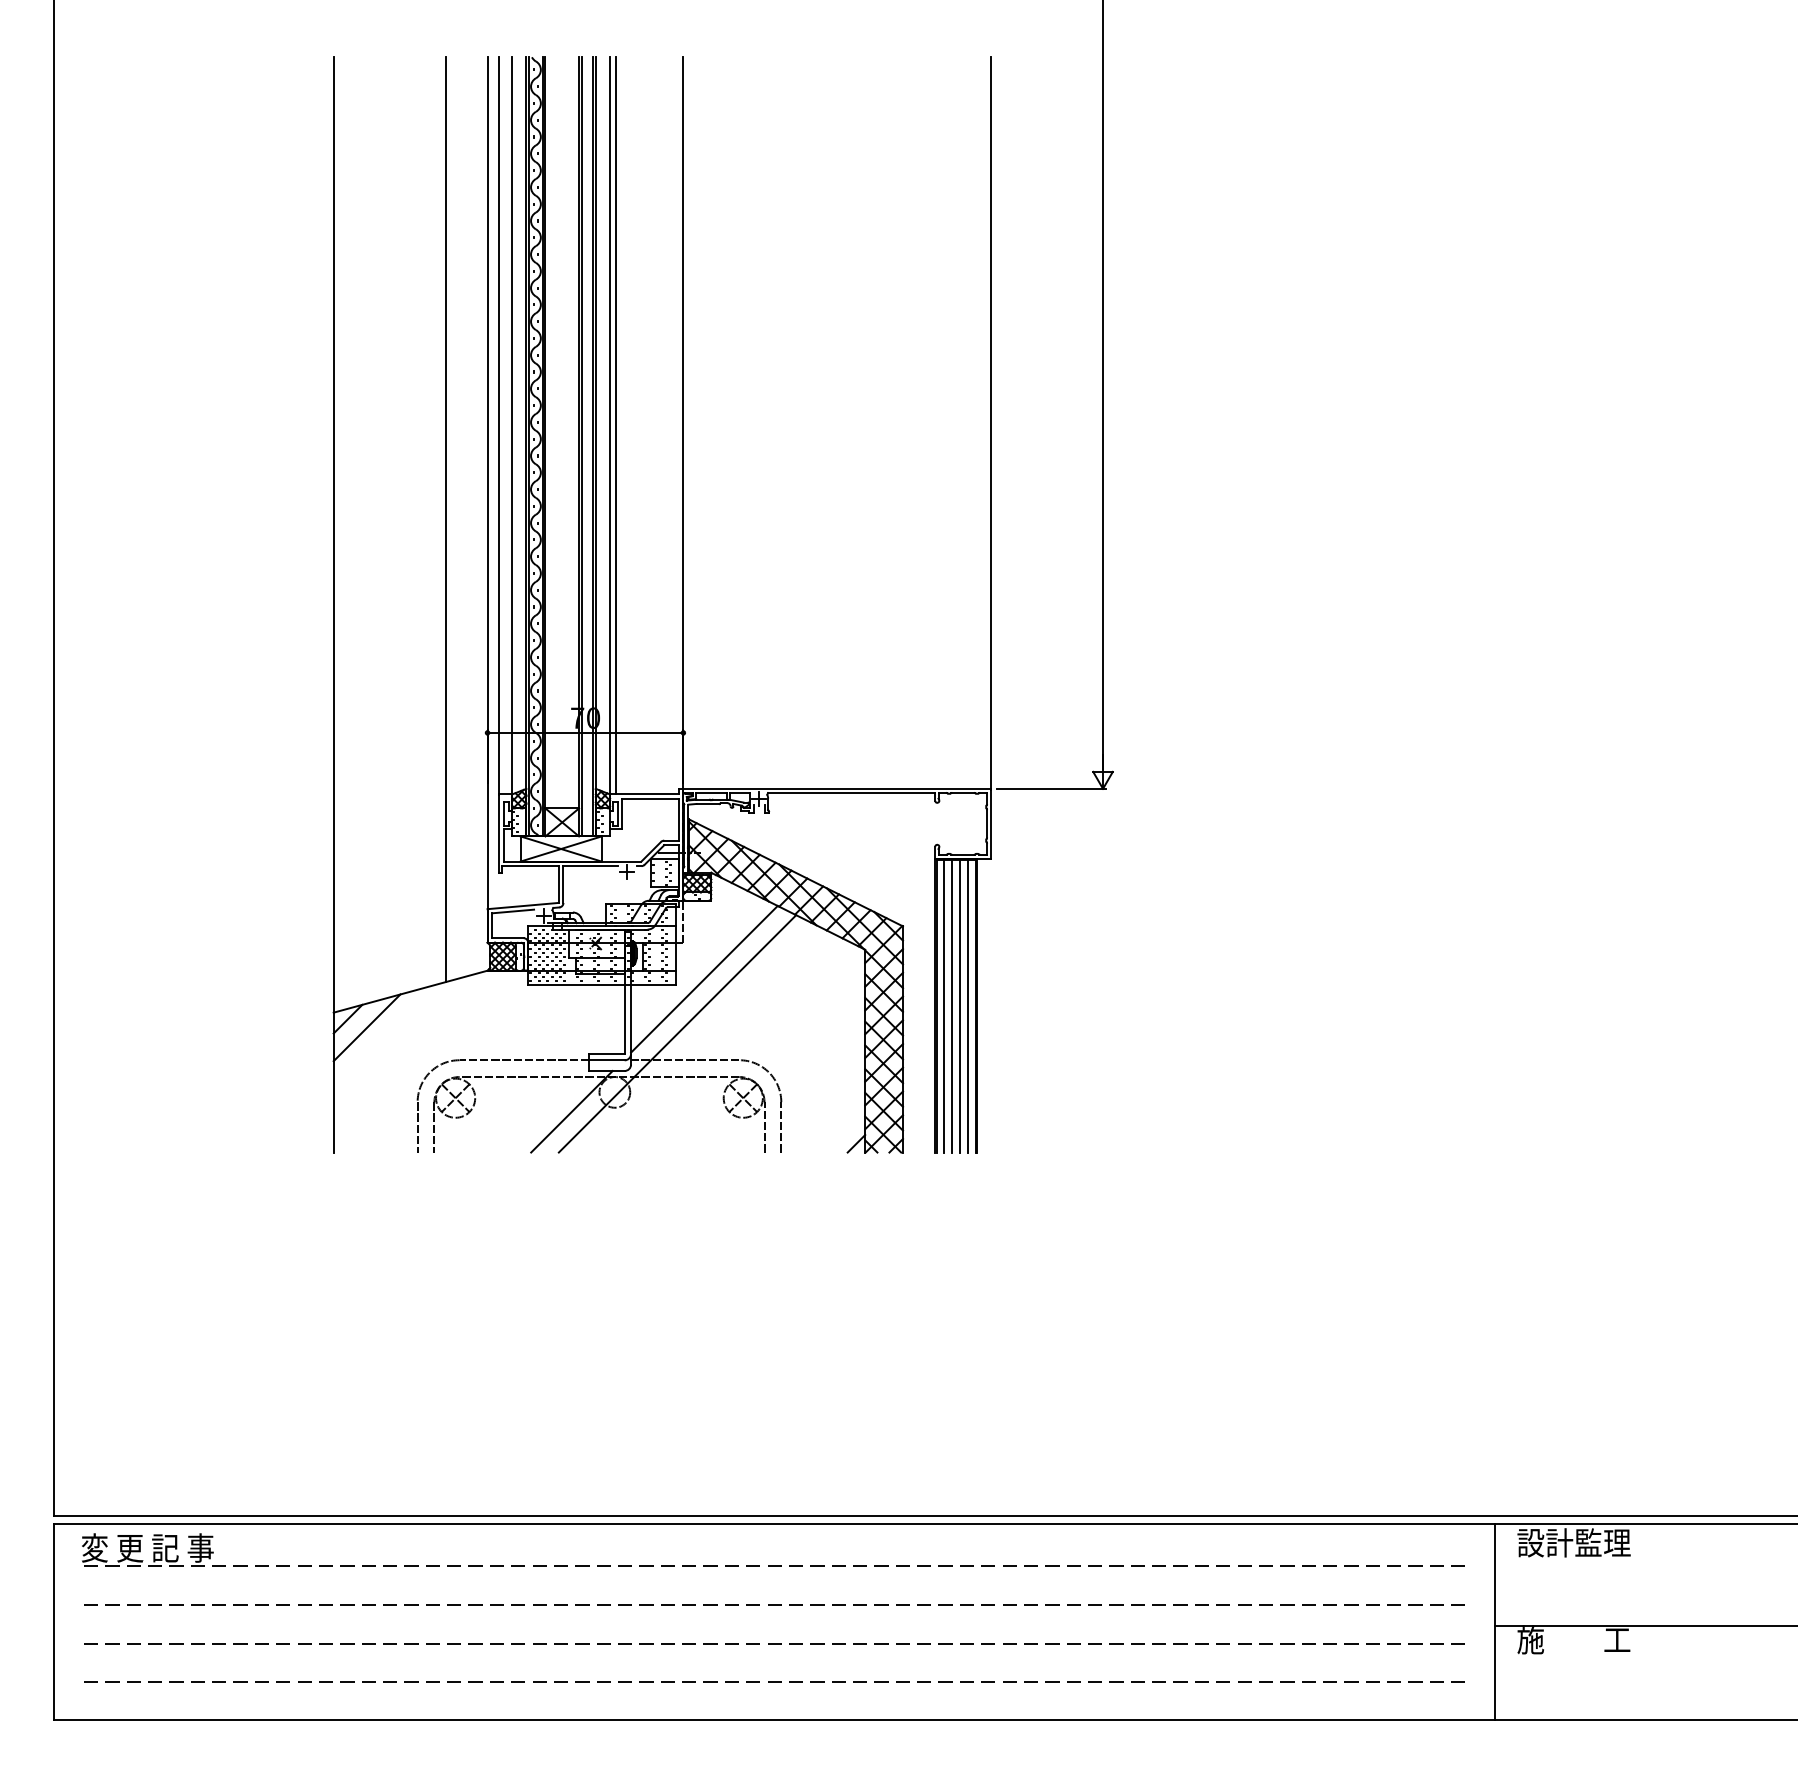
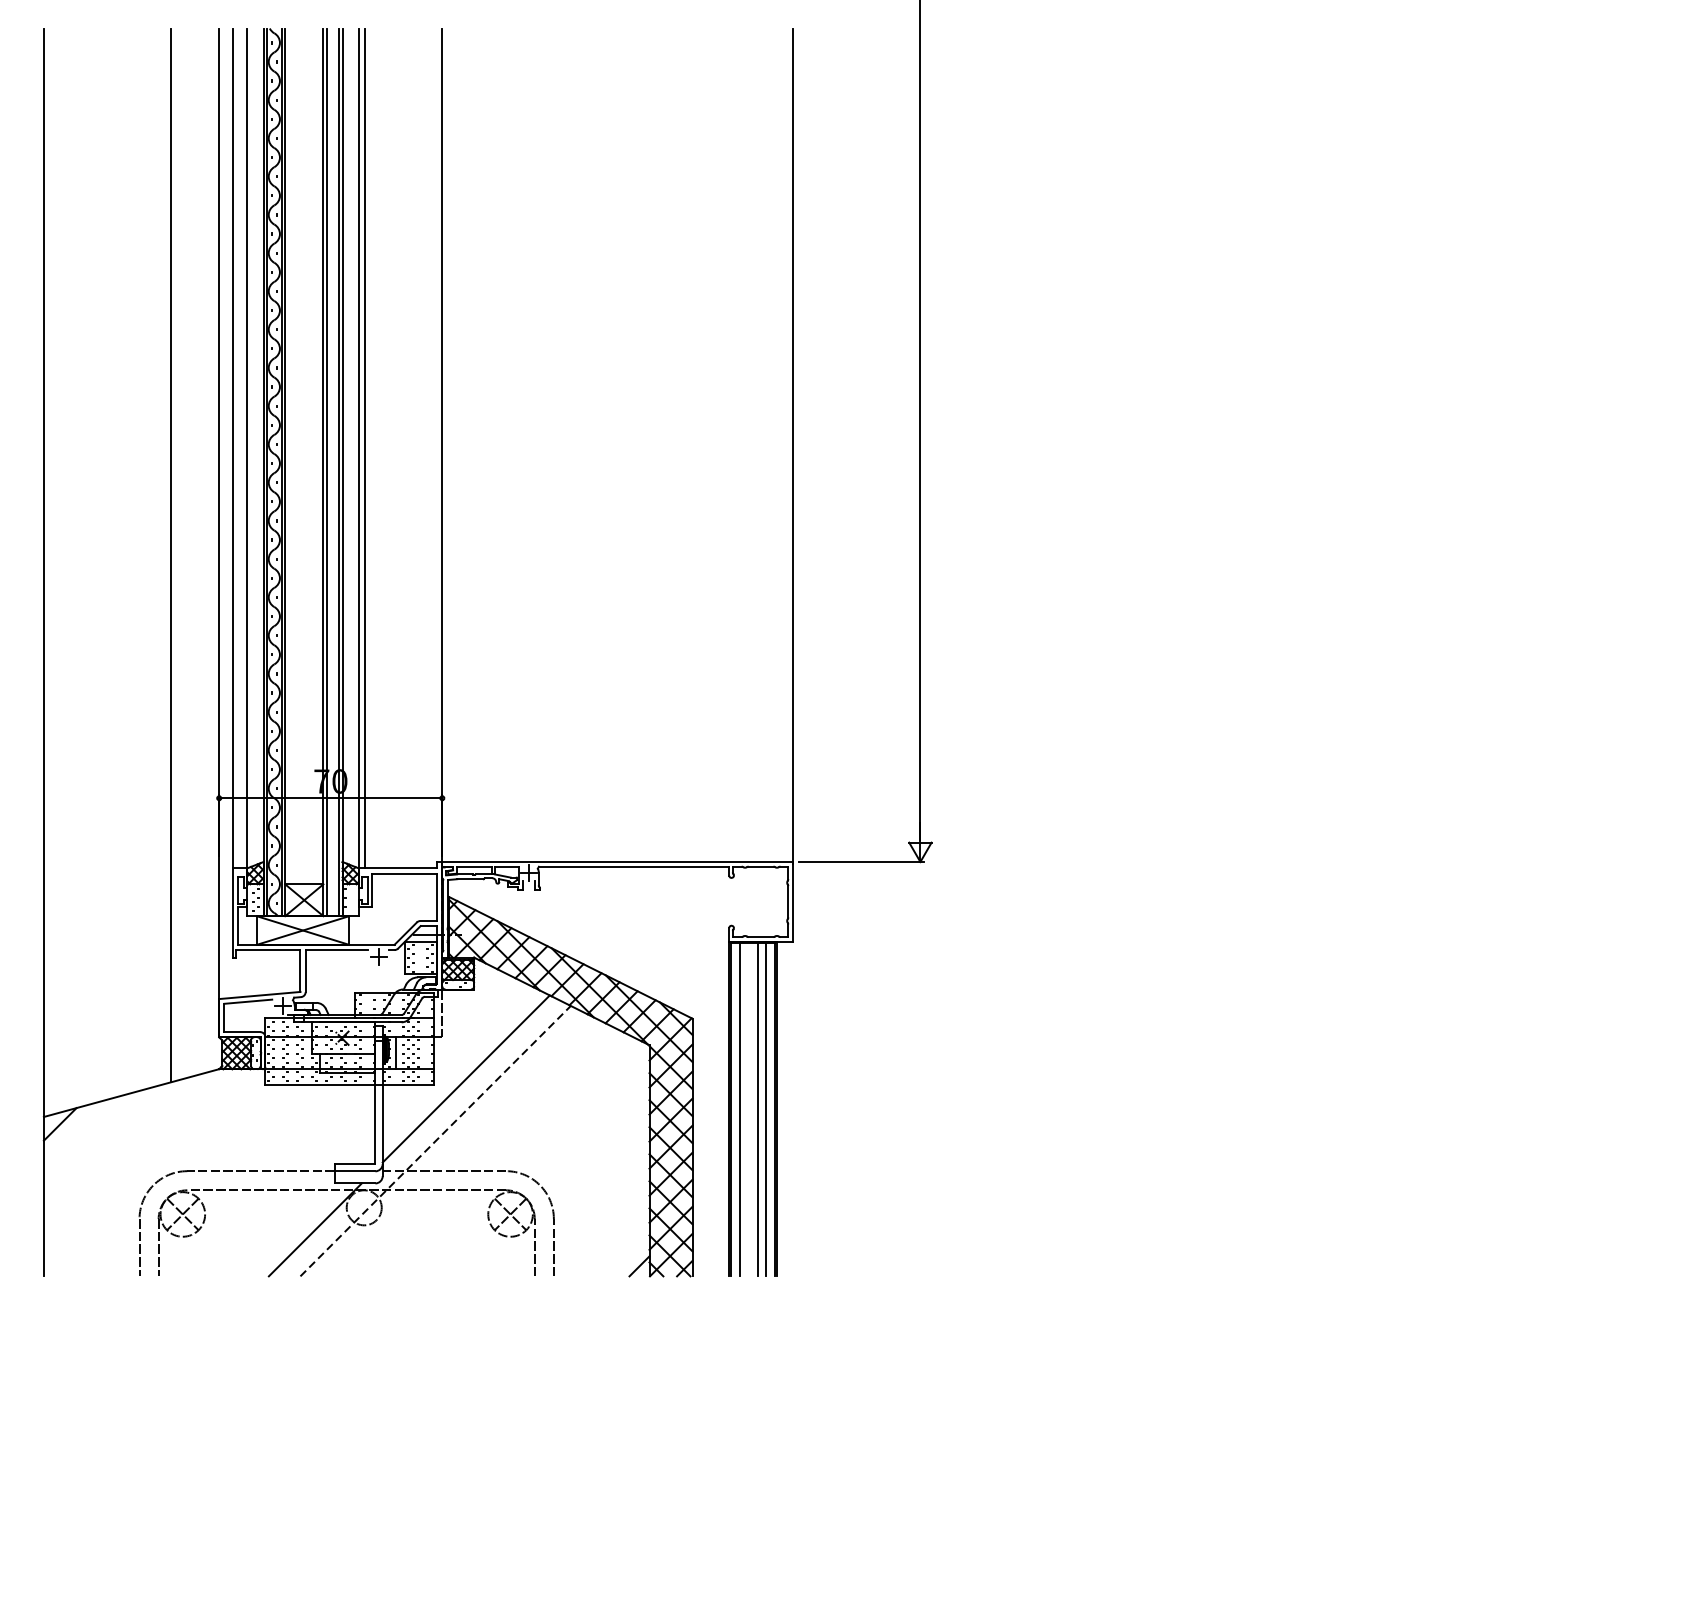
line: (952, 1006) -> (748, 1109), removed
line: (366, 1027) -> (81, 1133), removed
line: (677, 1033) -> (435, 1140), solid -> dashed

